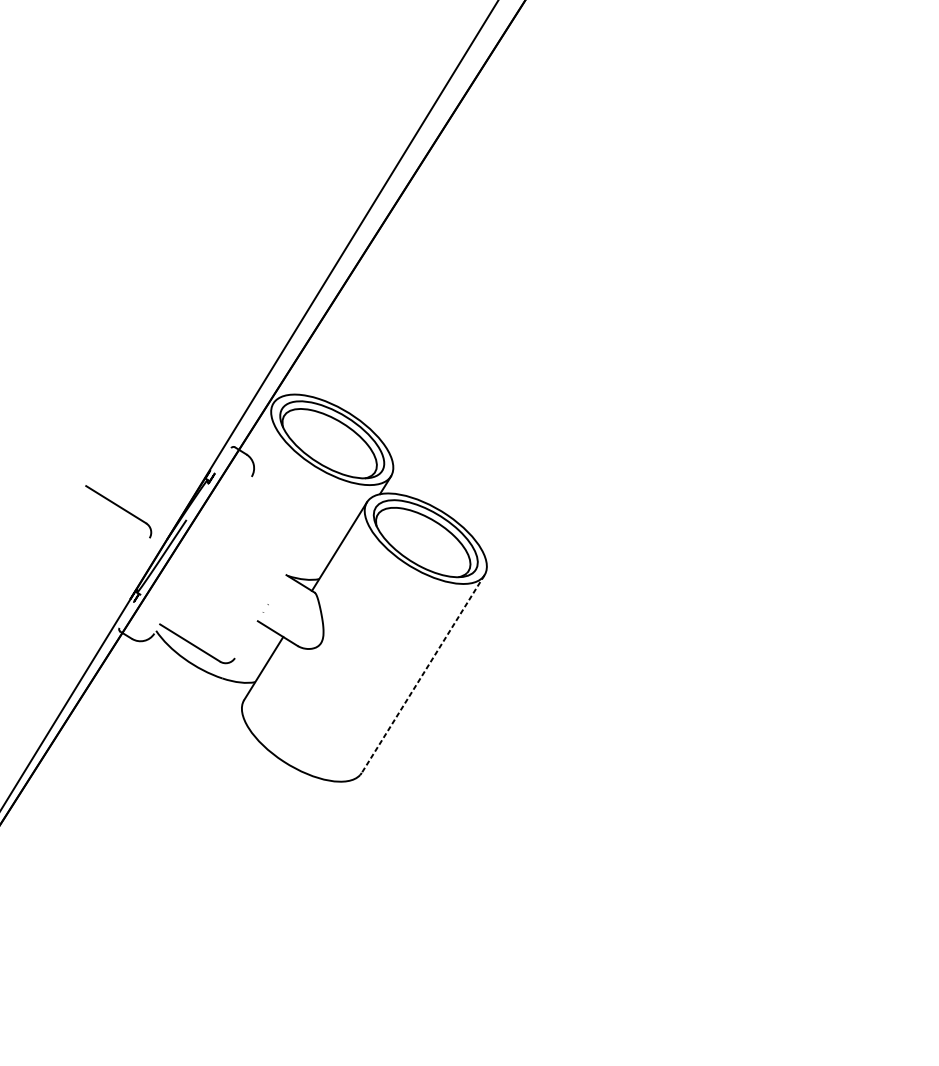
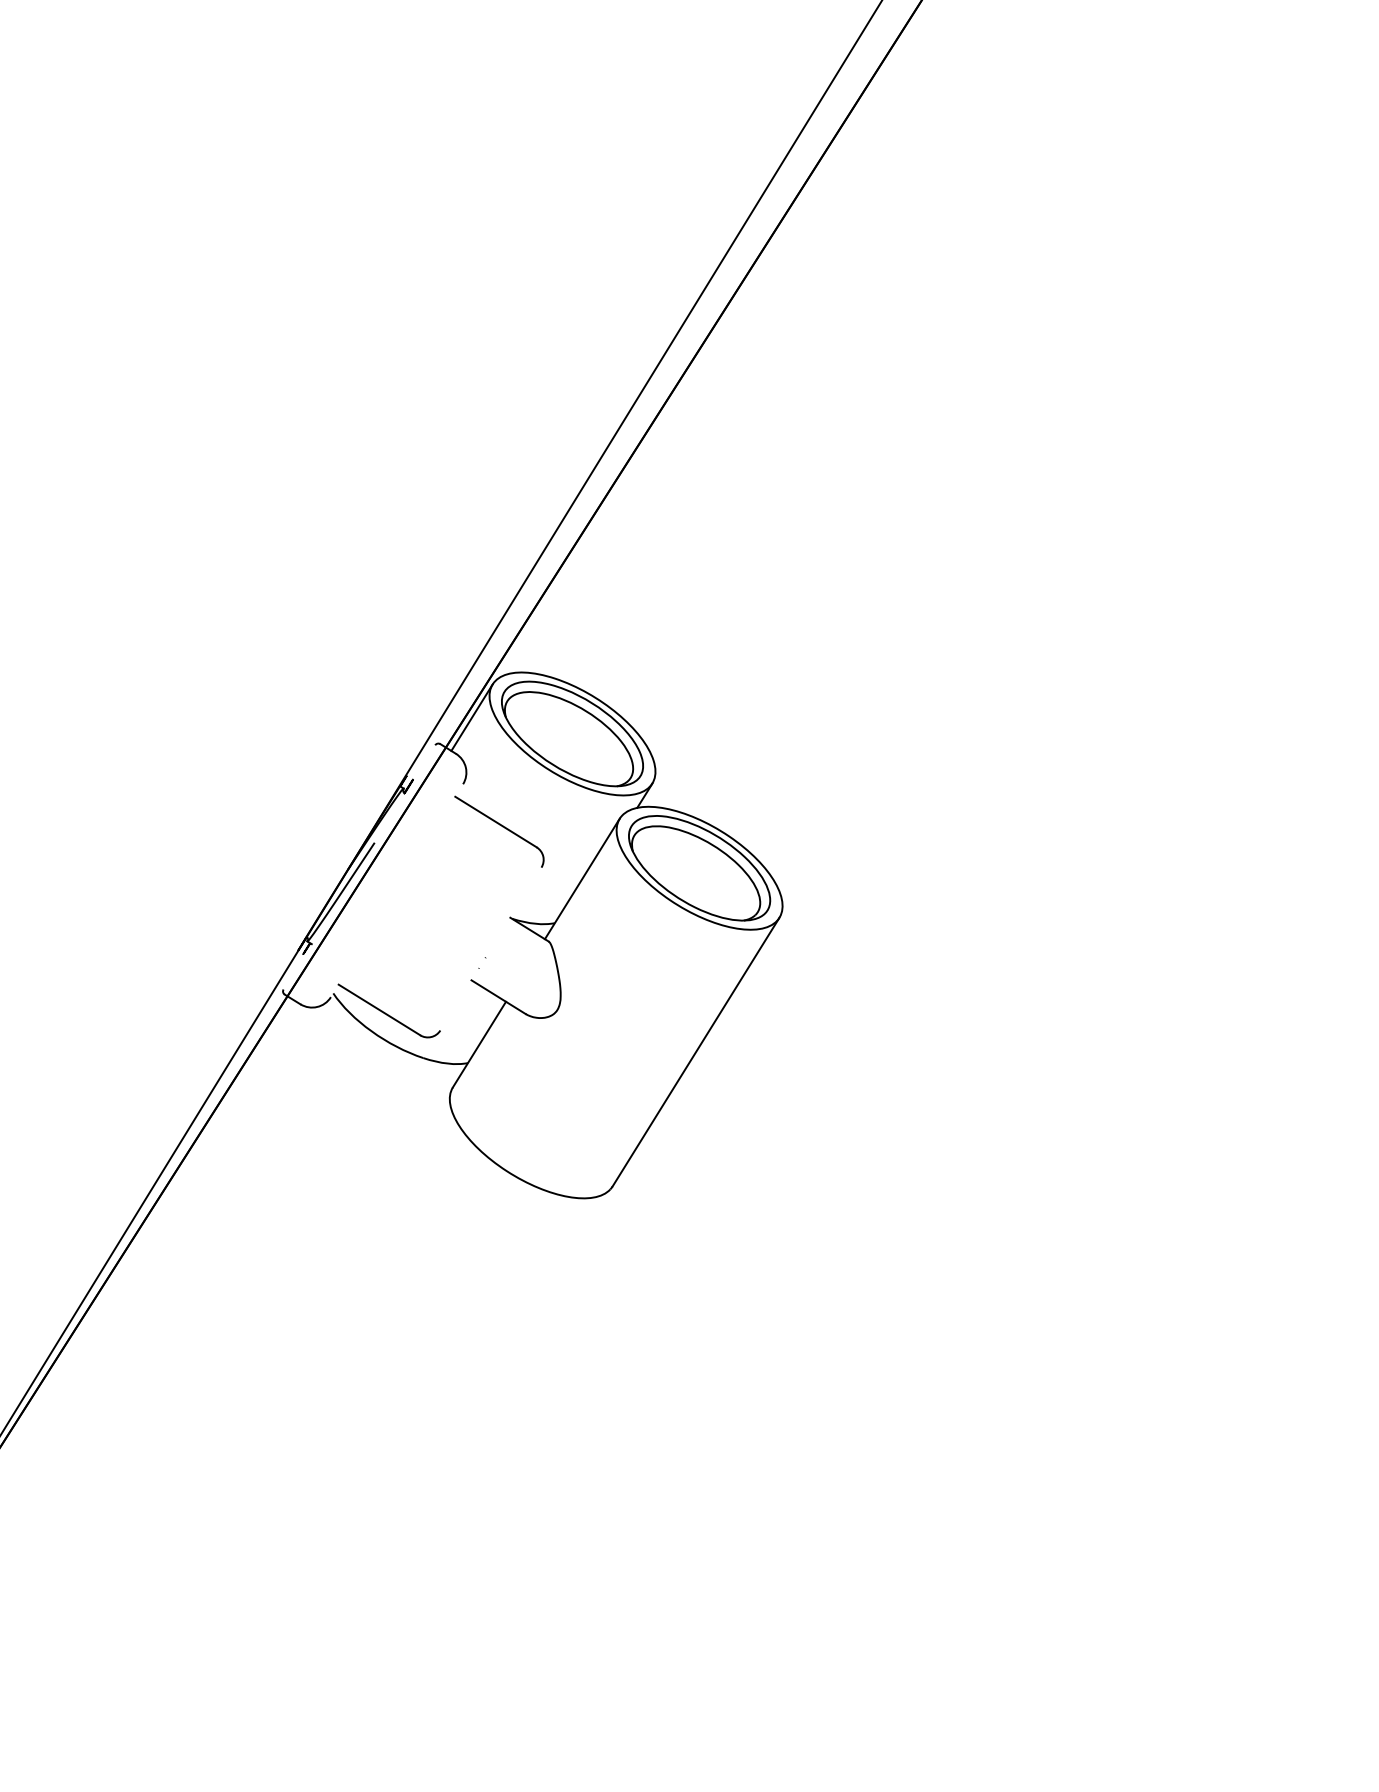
line: (257, 427) -> (471, 717), added
part: (118, 511) -> (499, 831), moved
line: (422, 674) -> (695, 1052), dashed -> solid

